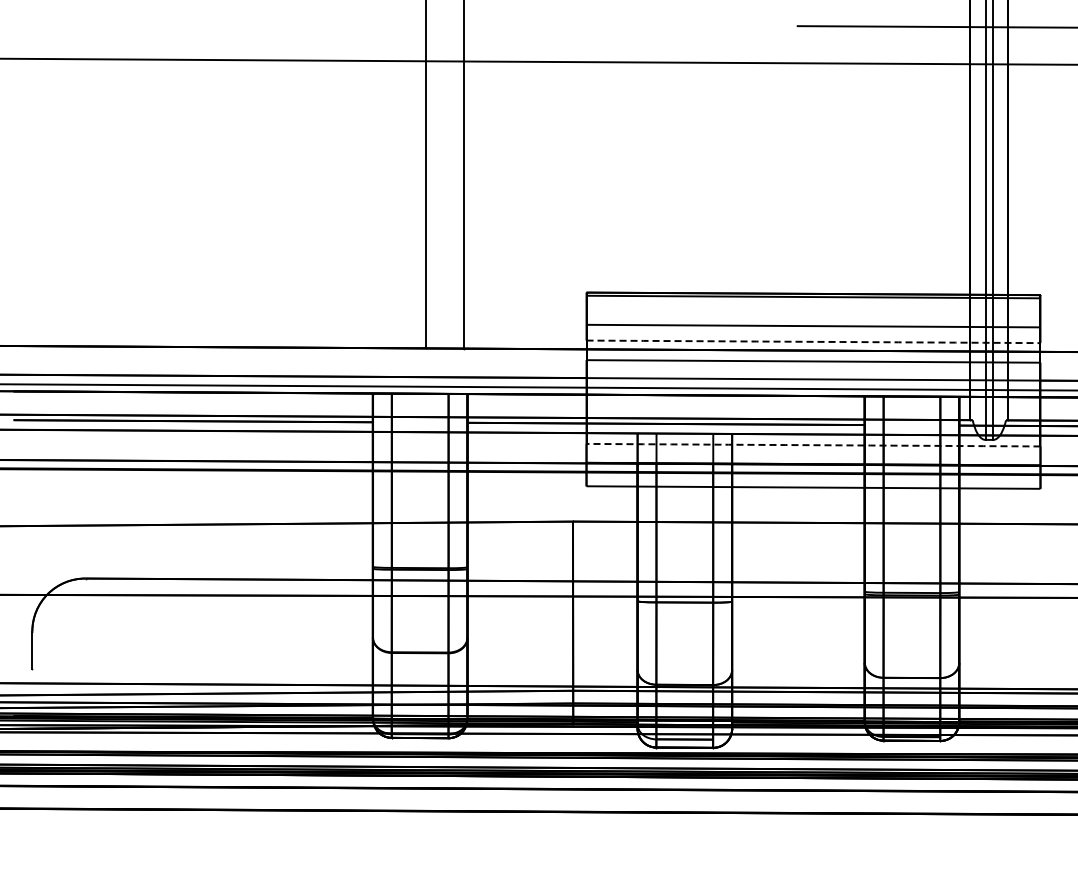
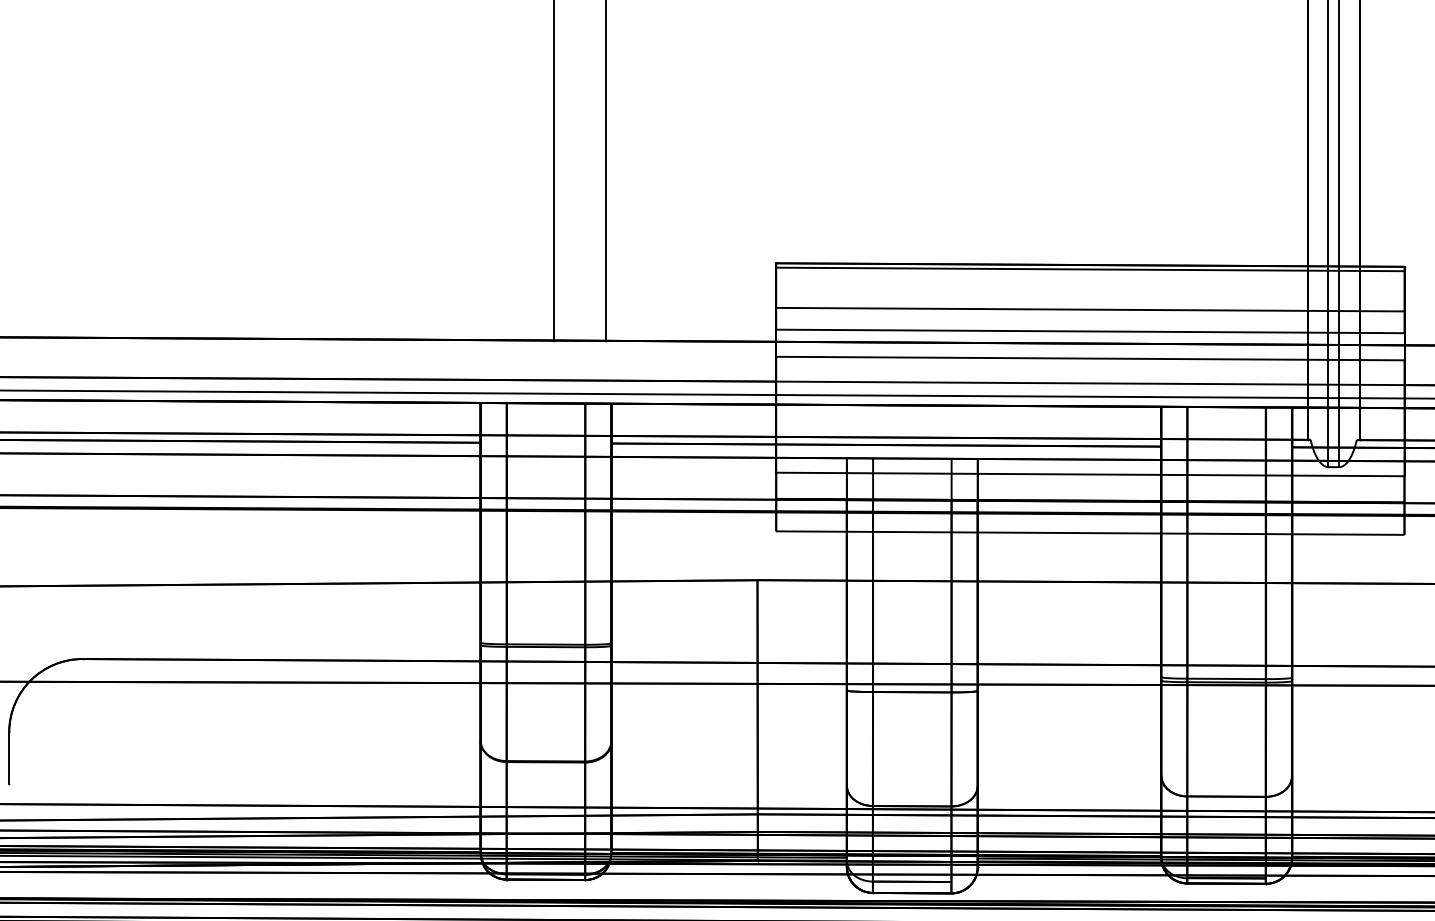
arc: (813, 341) -> (1090, 330), dashed -> solid
arc: (813, 445) -> (1090, 474), dashed -> solid

